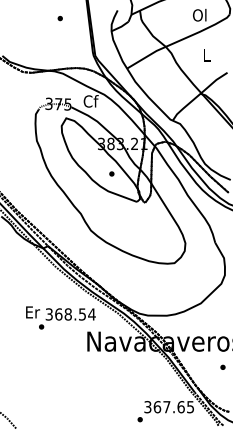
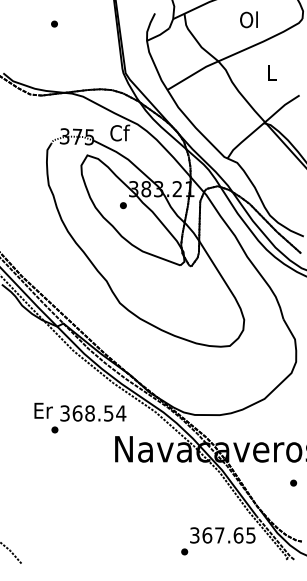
text: (199, 15) -> (248, 19), moved
part: (60, 18) -> (54, 23), moved
part: (111, 173) -> (123, 205), moved

